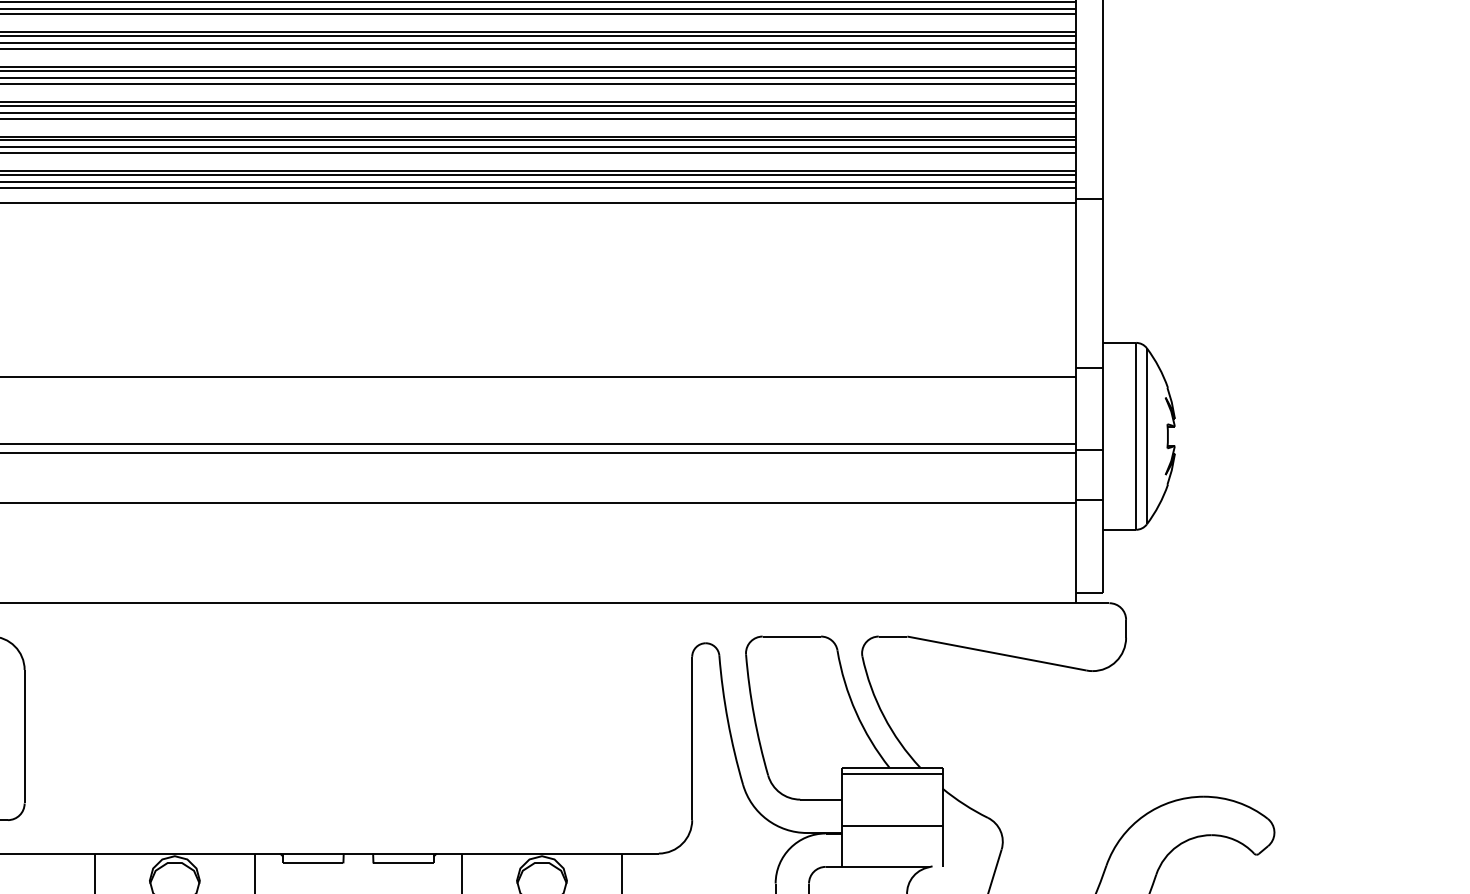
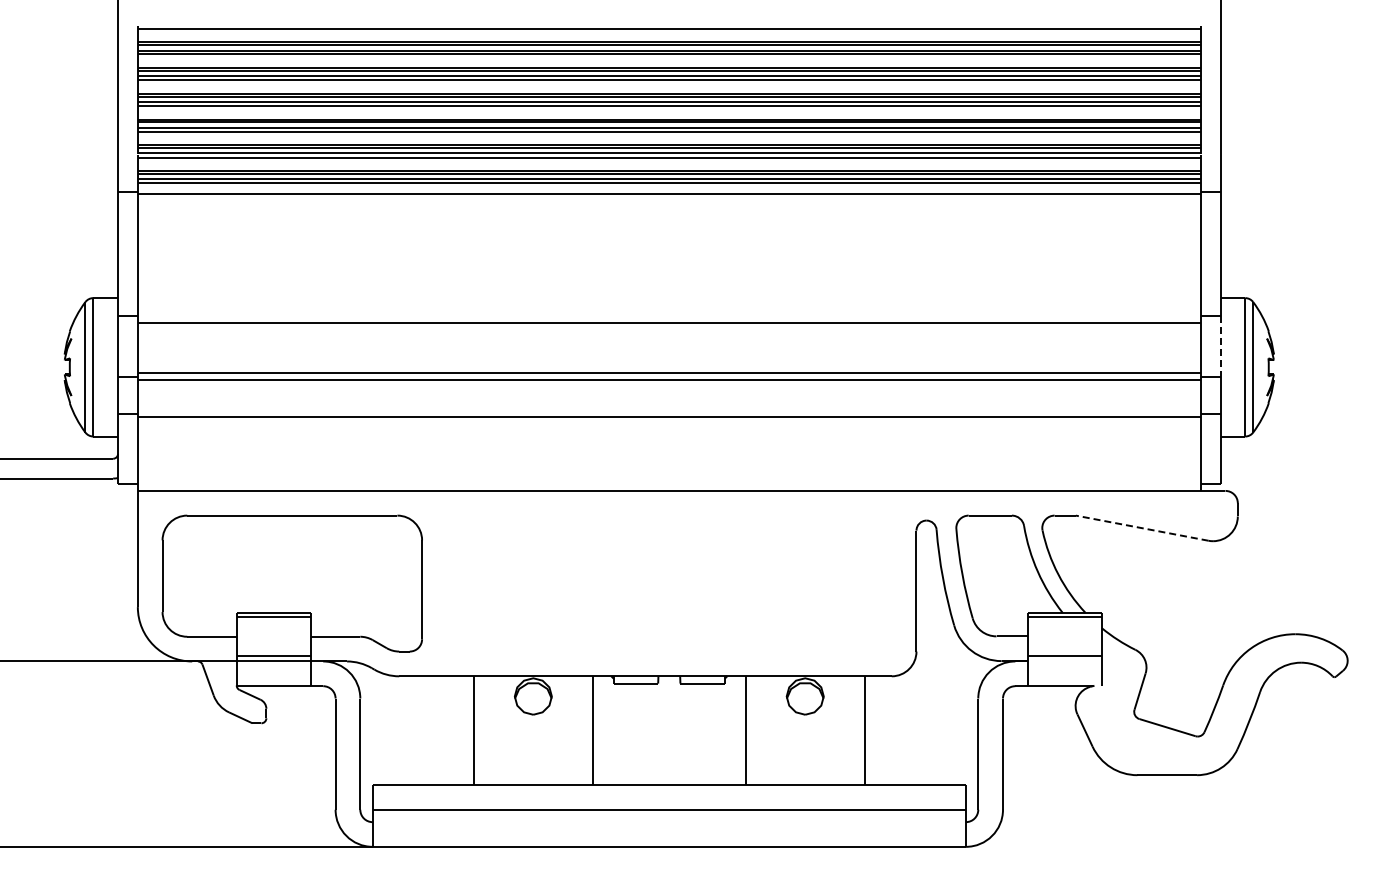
line: (1102, 409) -> (1220, 347), solid -> dashed
line: (997, 653) -> (1142, 528), solid -> dashed

